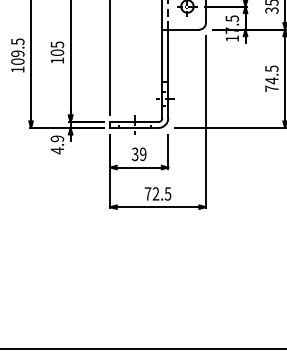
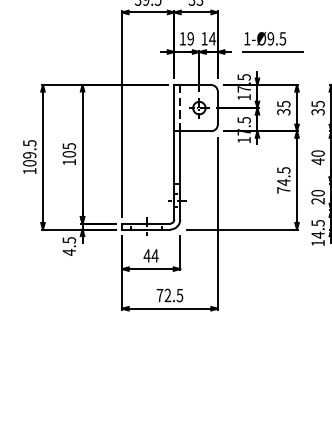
text: (56, 138) -> (68, 240), 4.9 -> 4.5
text: (138, 153) -> (150, 255), 39 -> 44

